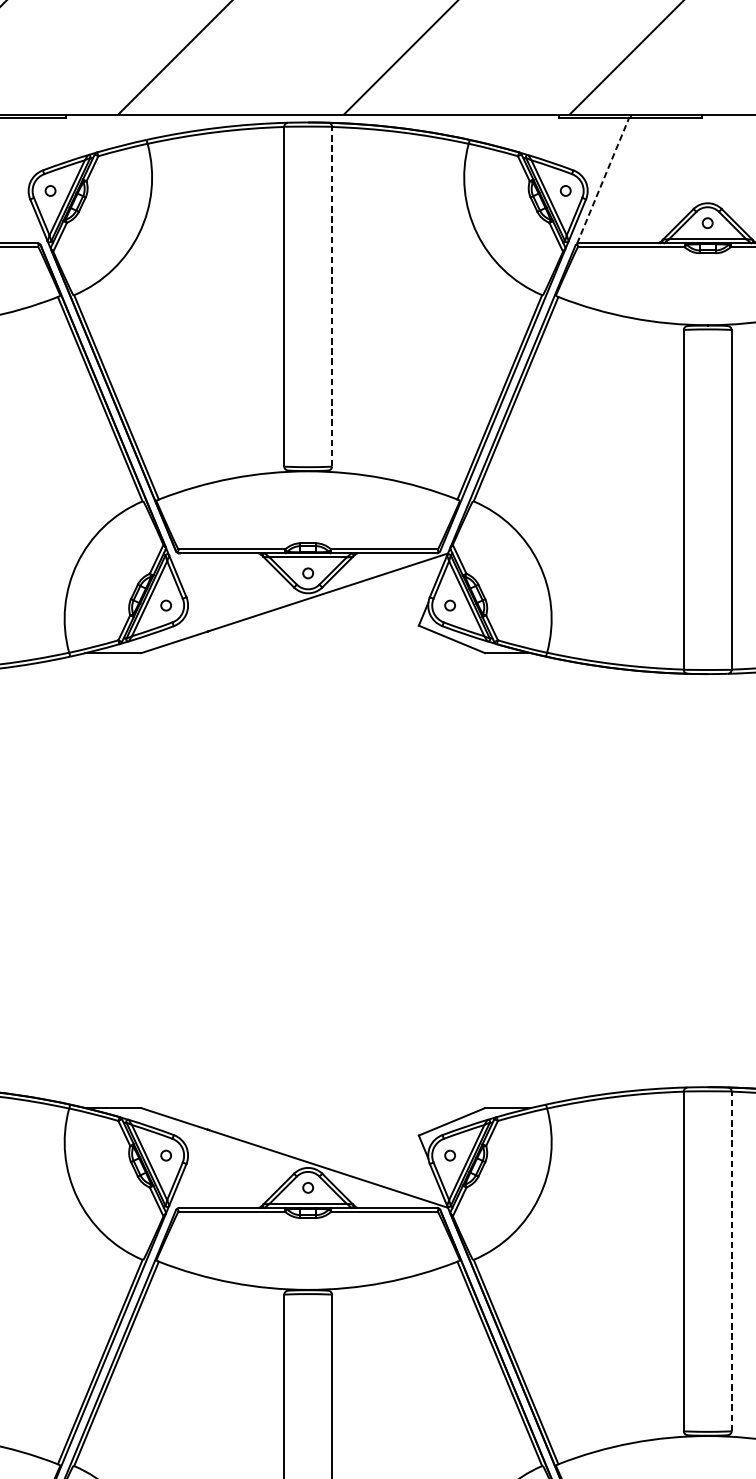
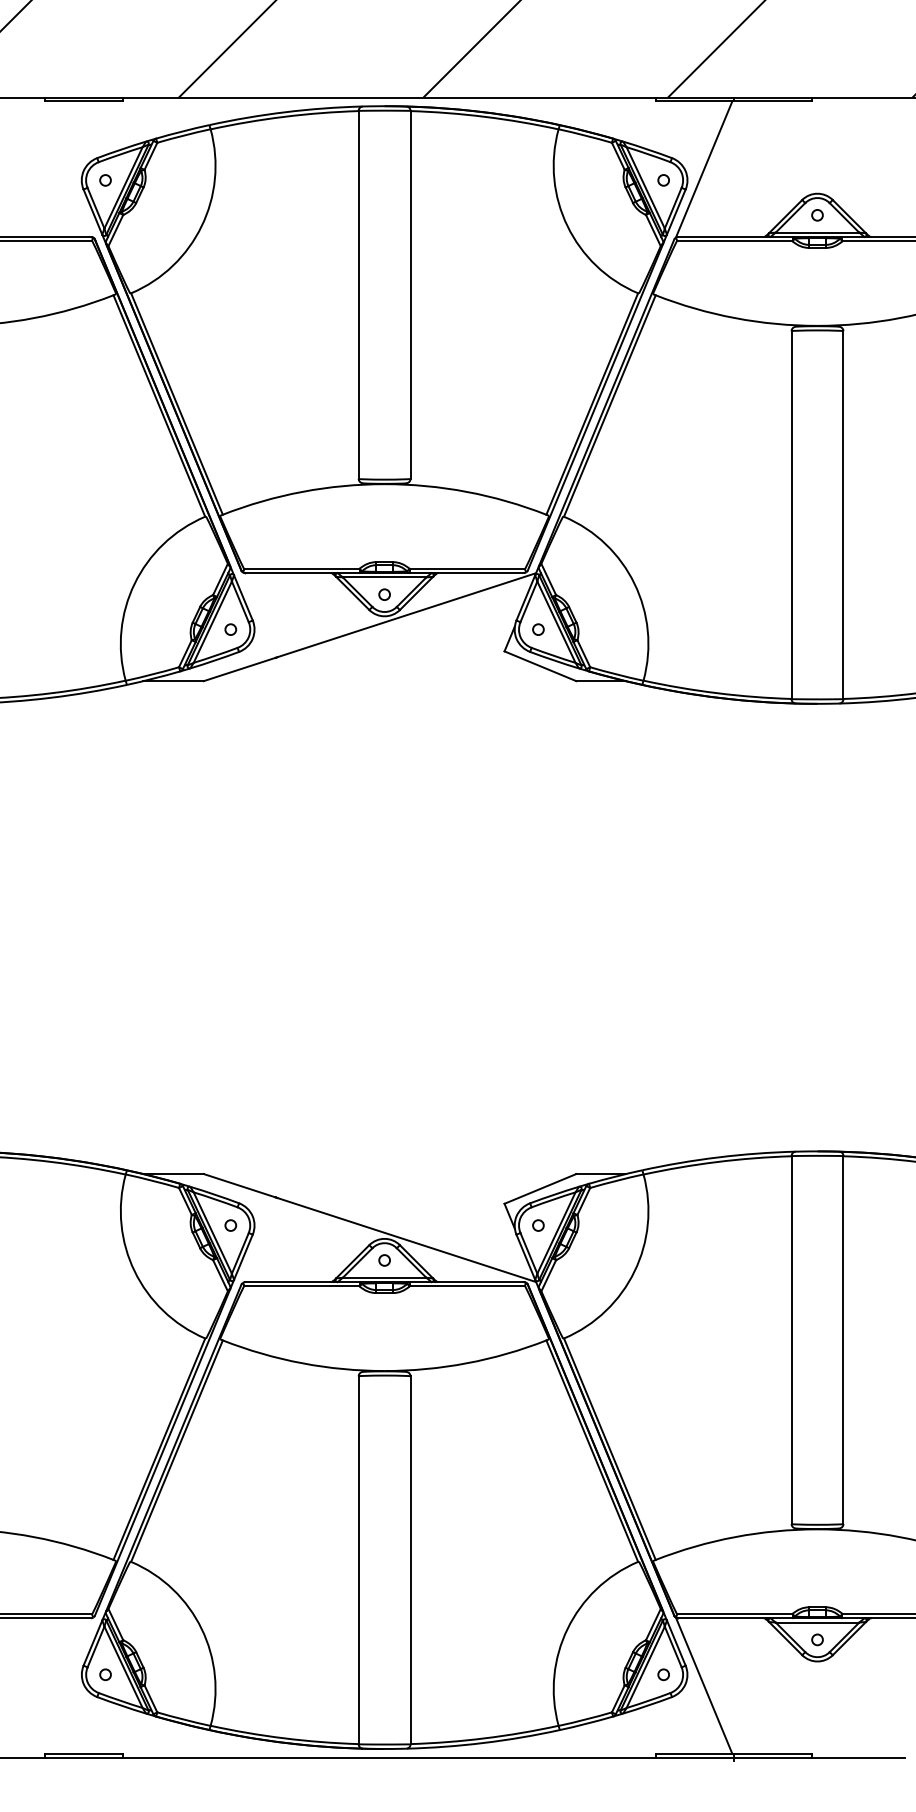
line: (603, 180) -> (704, 169), dashed -> solid
line: (332, 296) -> (410, 294), dashed -> solid
line: (731, 1260) -> (843, 1339), dashed -> solid

